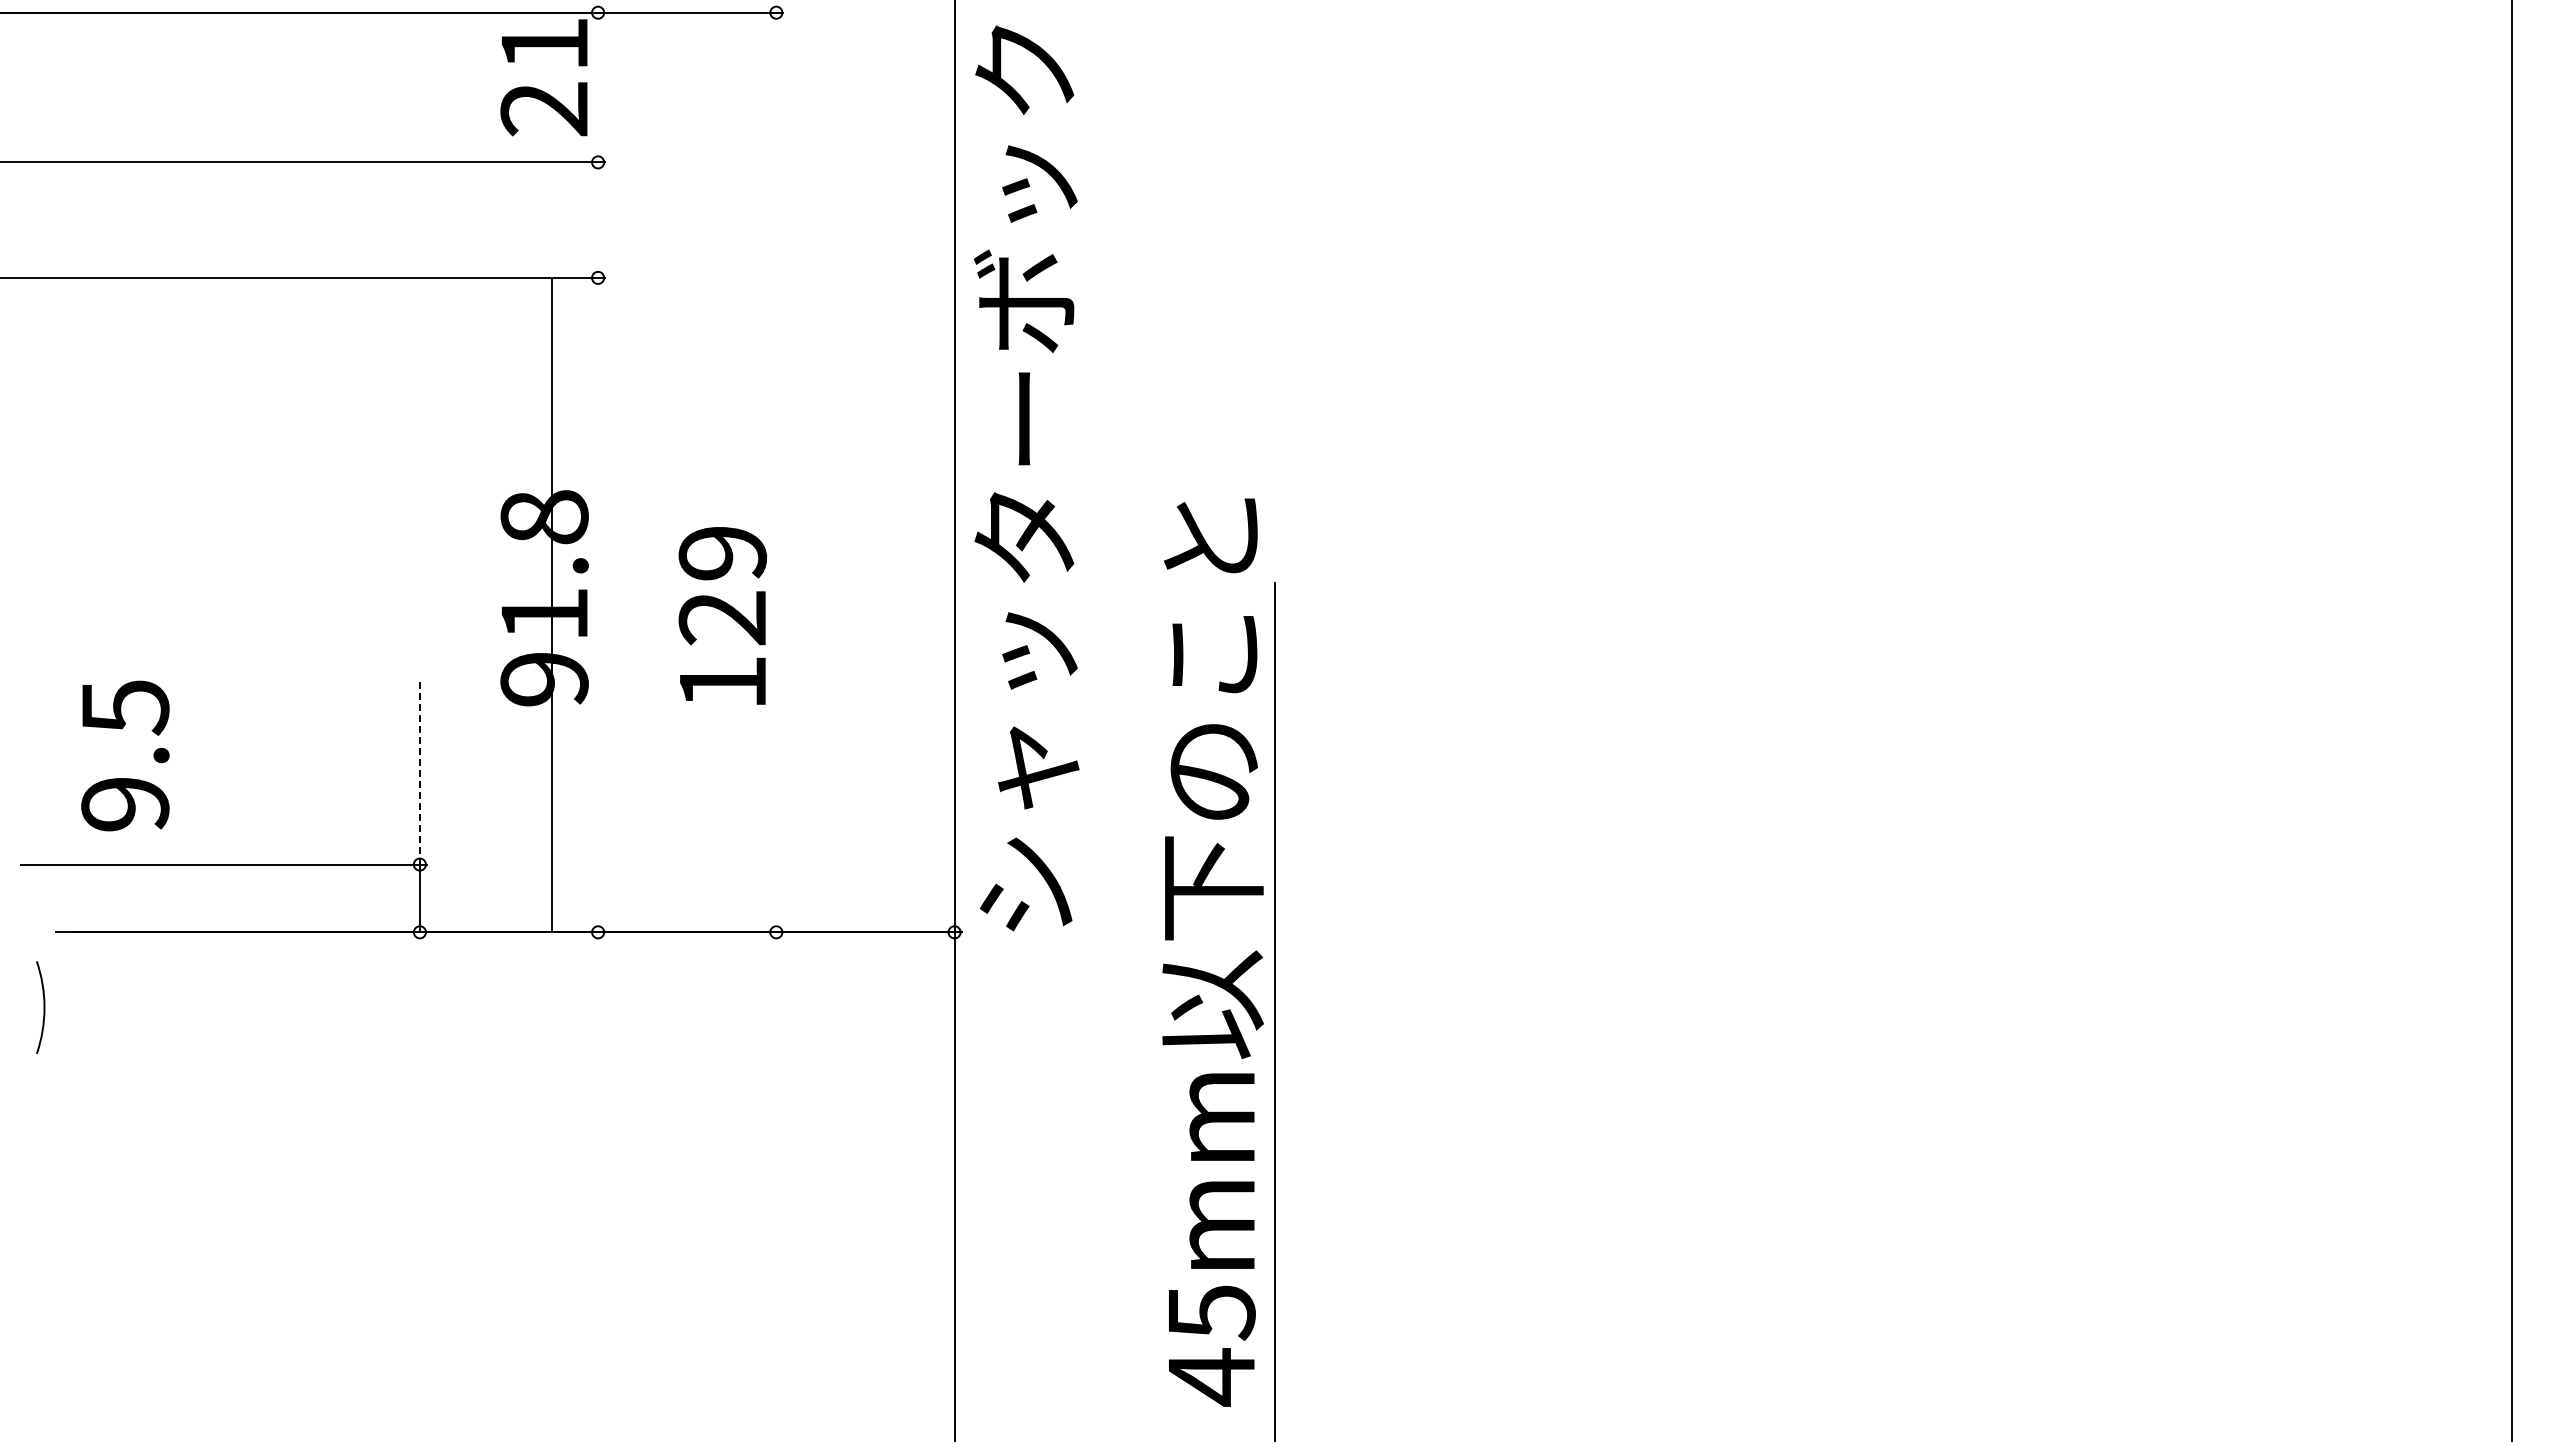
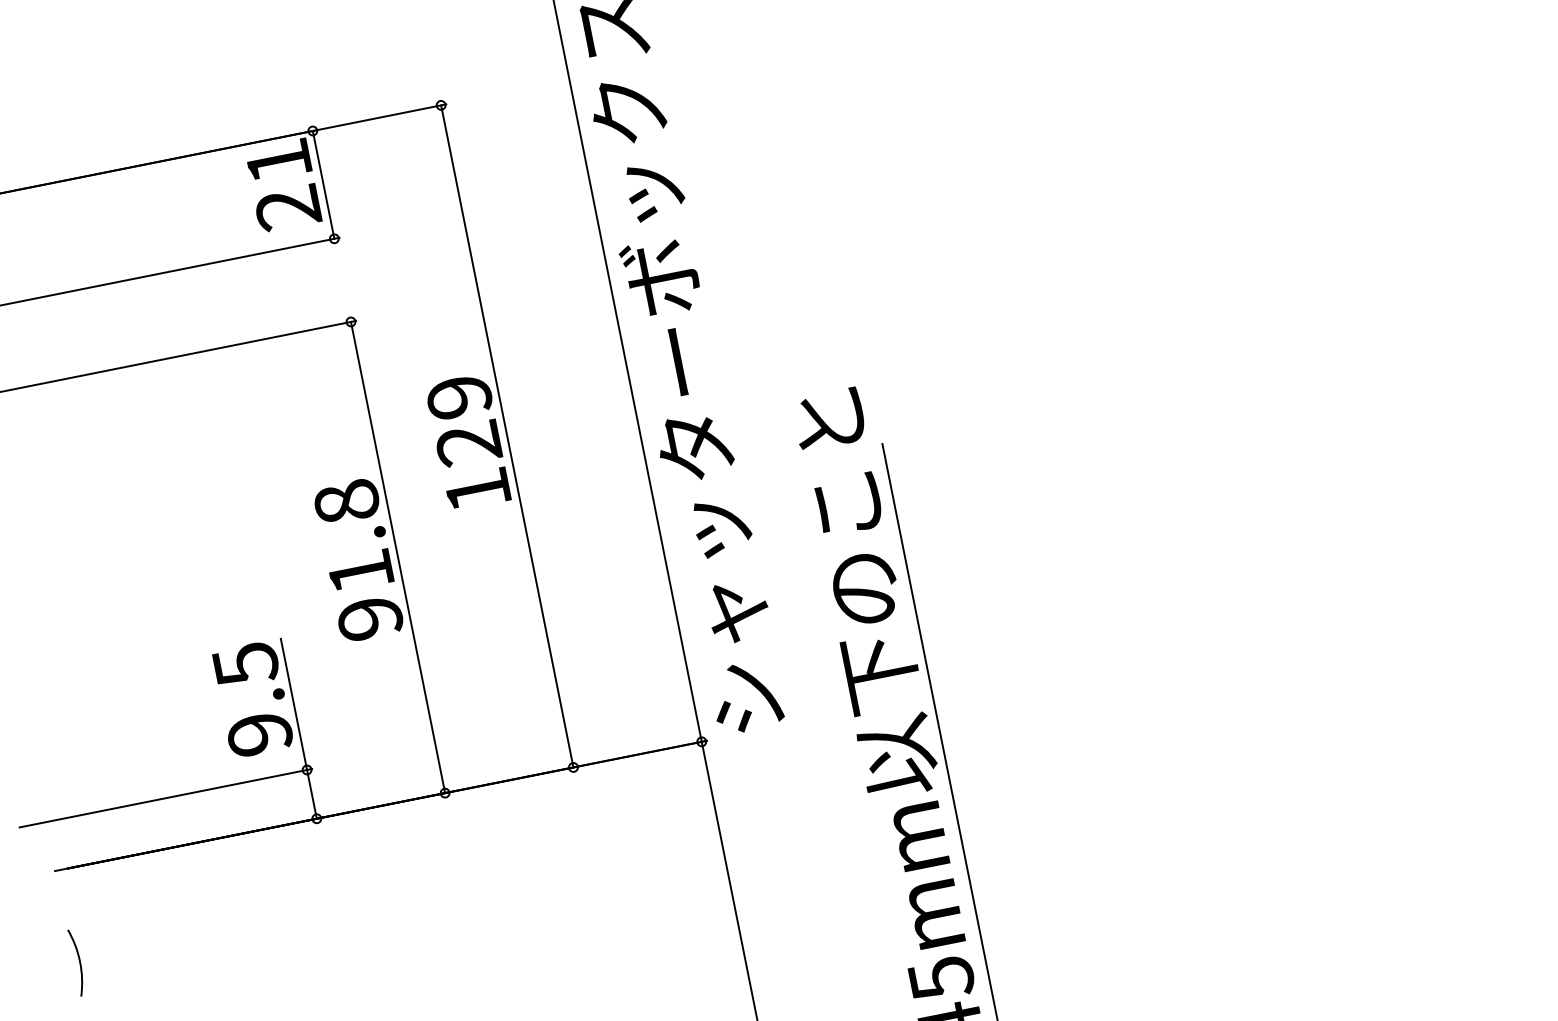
line: (598, 87) -> (323, 184), added
line: (776, 472) -> (507, 436), added
line: (552, 604) -> (398, 557), moved
text: (722, 615) -> (468, 441), moved
text: (125, 755) -> (252, 699), moved
line: (419, 773) -> (293, 704), dashed -> solid
arc: (43, 1007) -> (79, 962), moved

